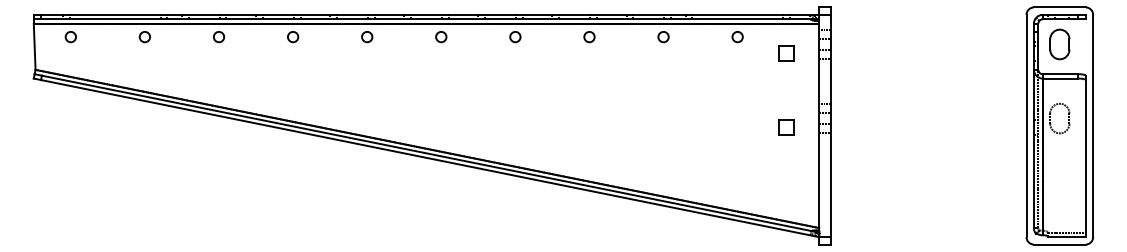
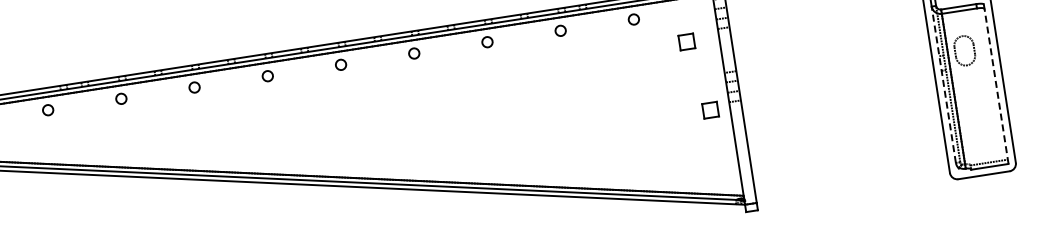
part: (786, 53) -> (686, 42), moved
part: (786, 127) -> (710, 110), moved
line: (1033, 148) -> (943, 84), solid -> dashed
line: (1085, 158) -> (996, 86), solid -> dashed

